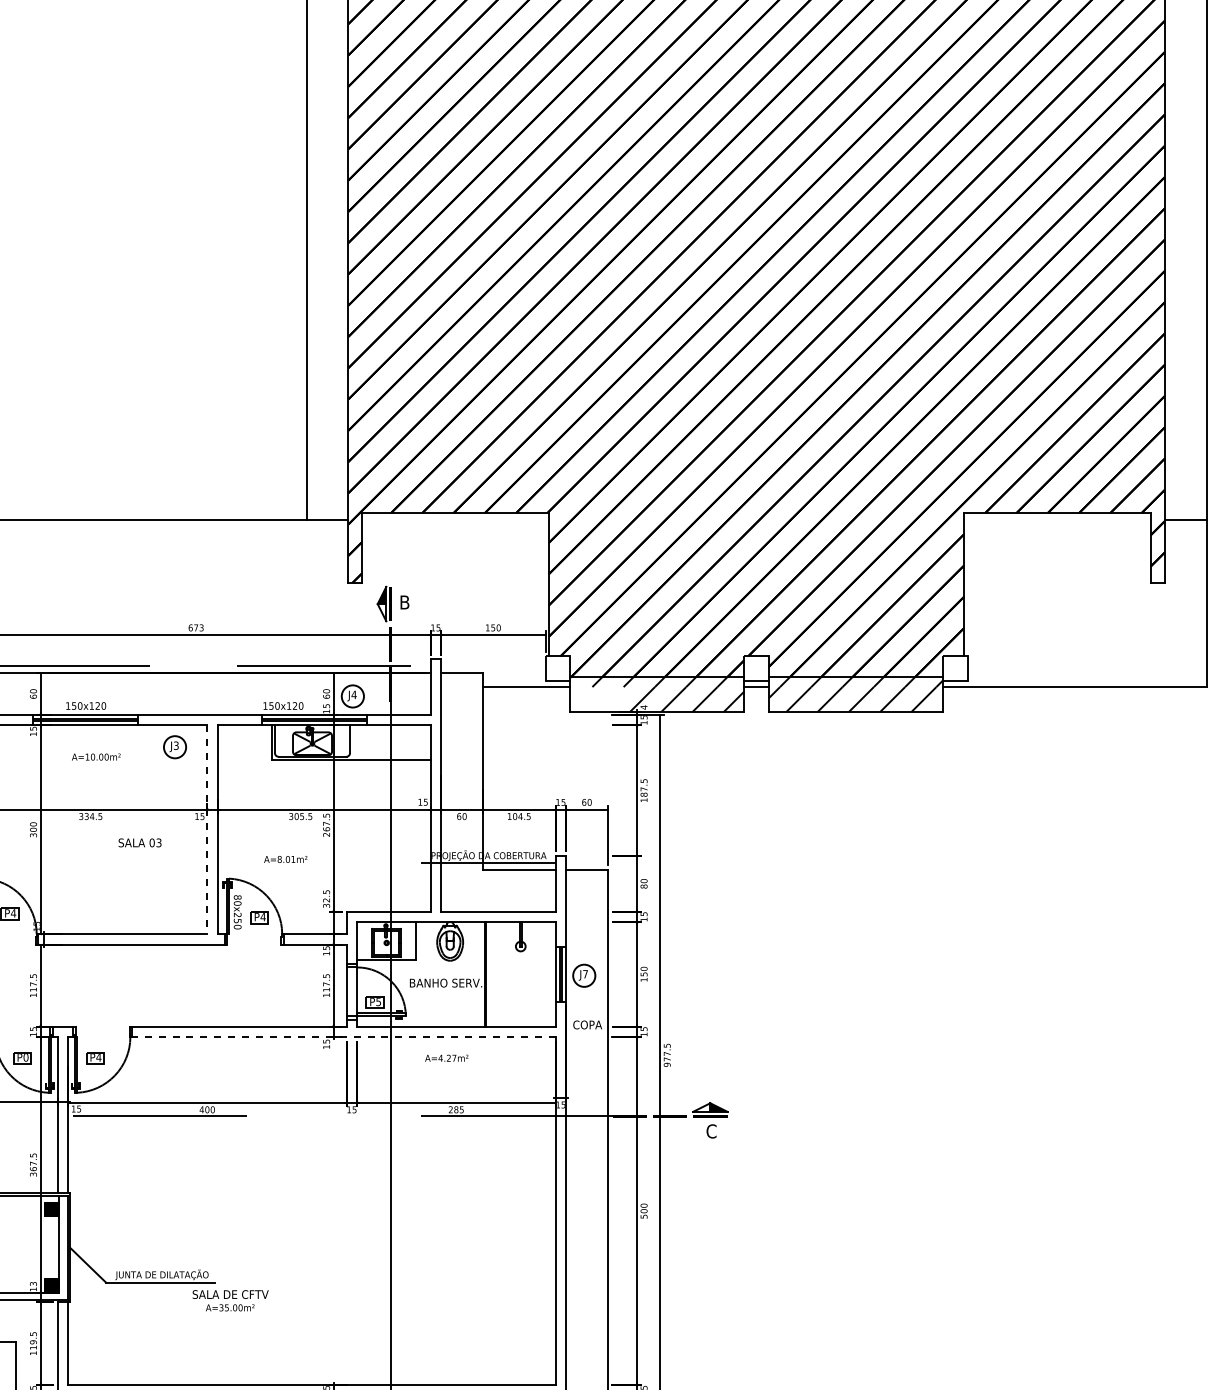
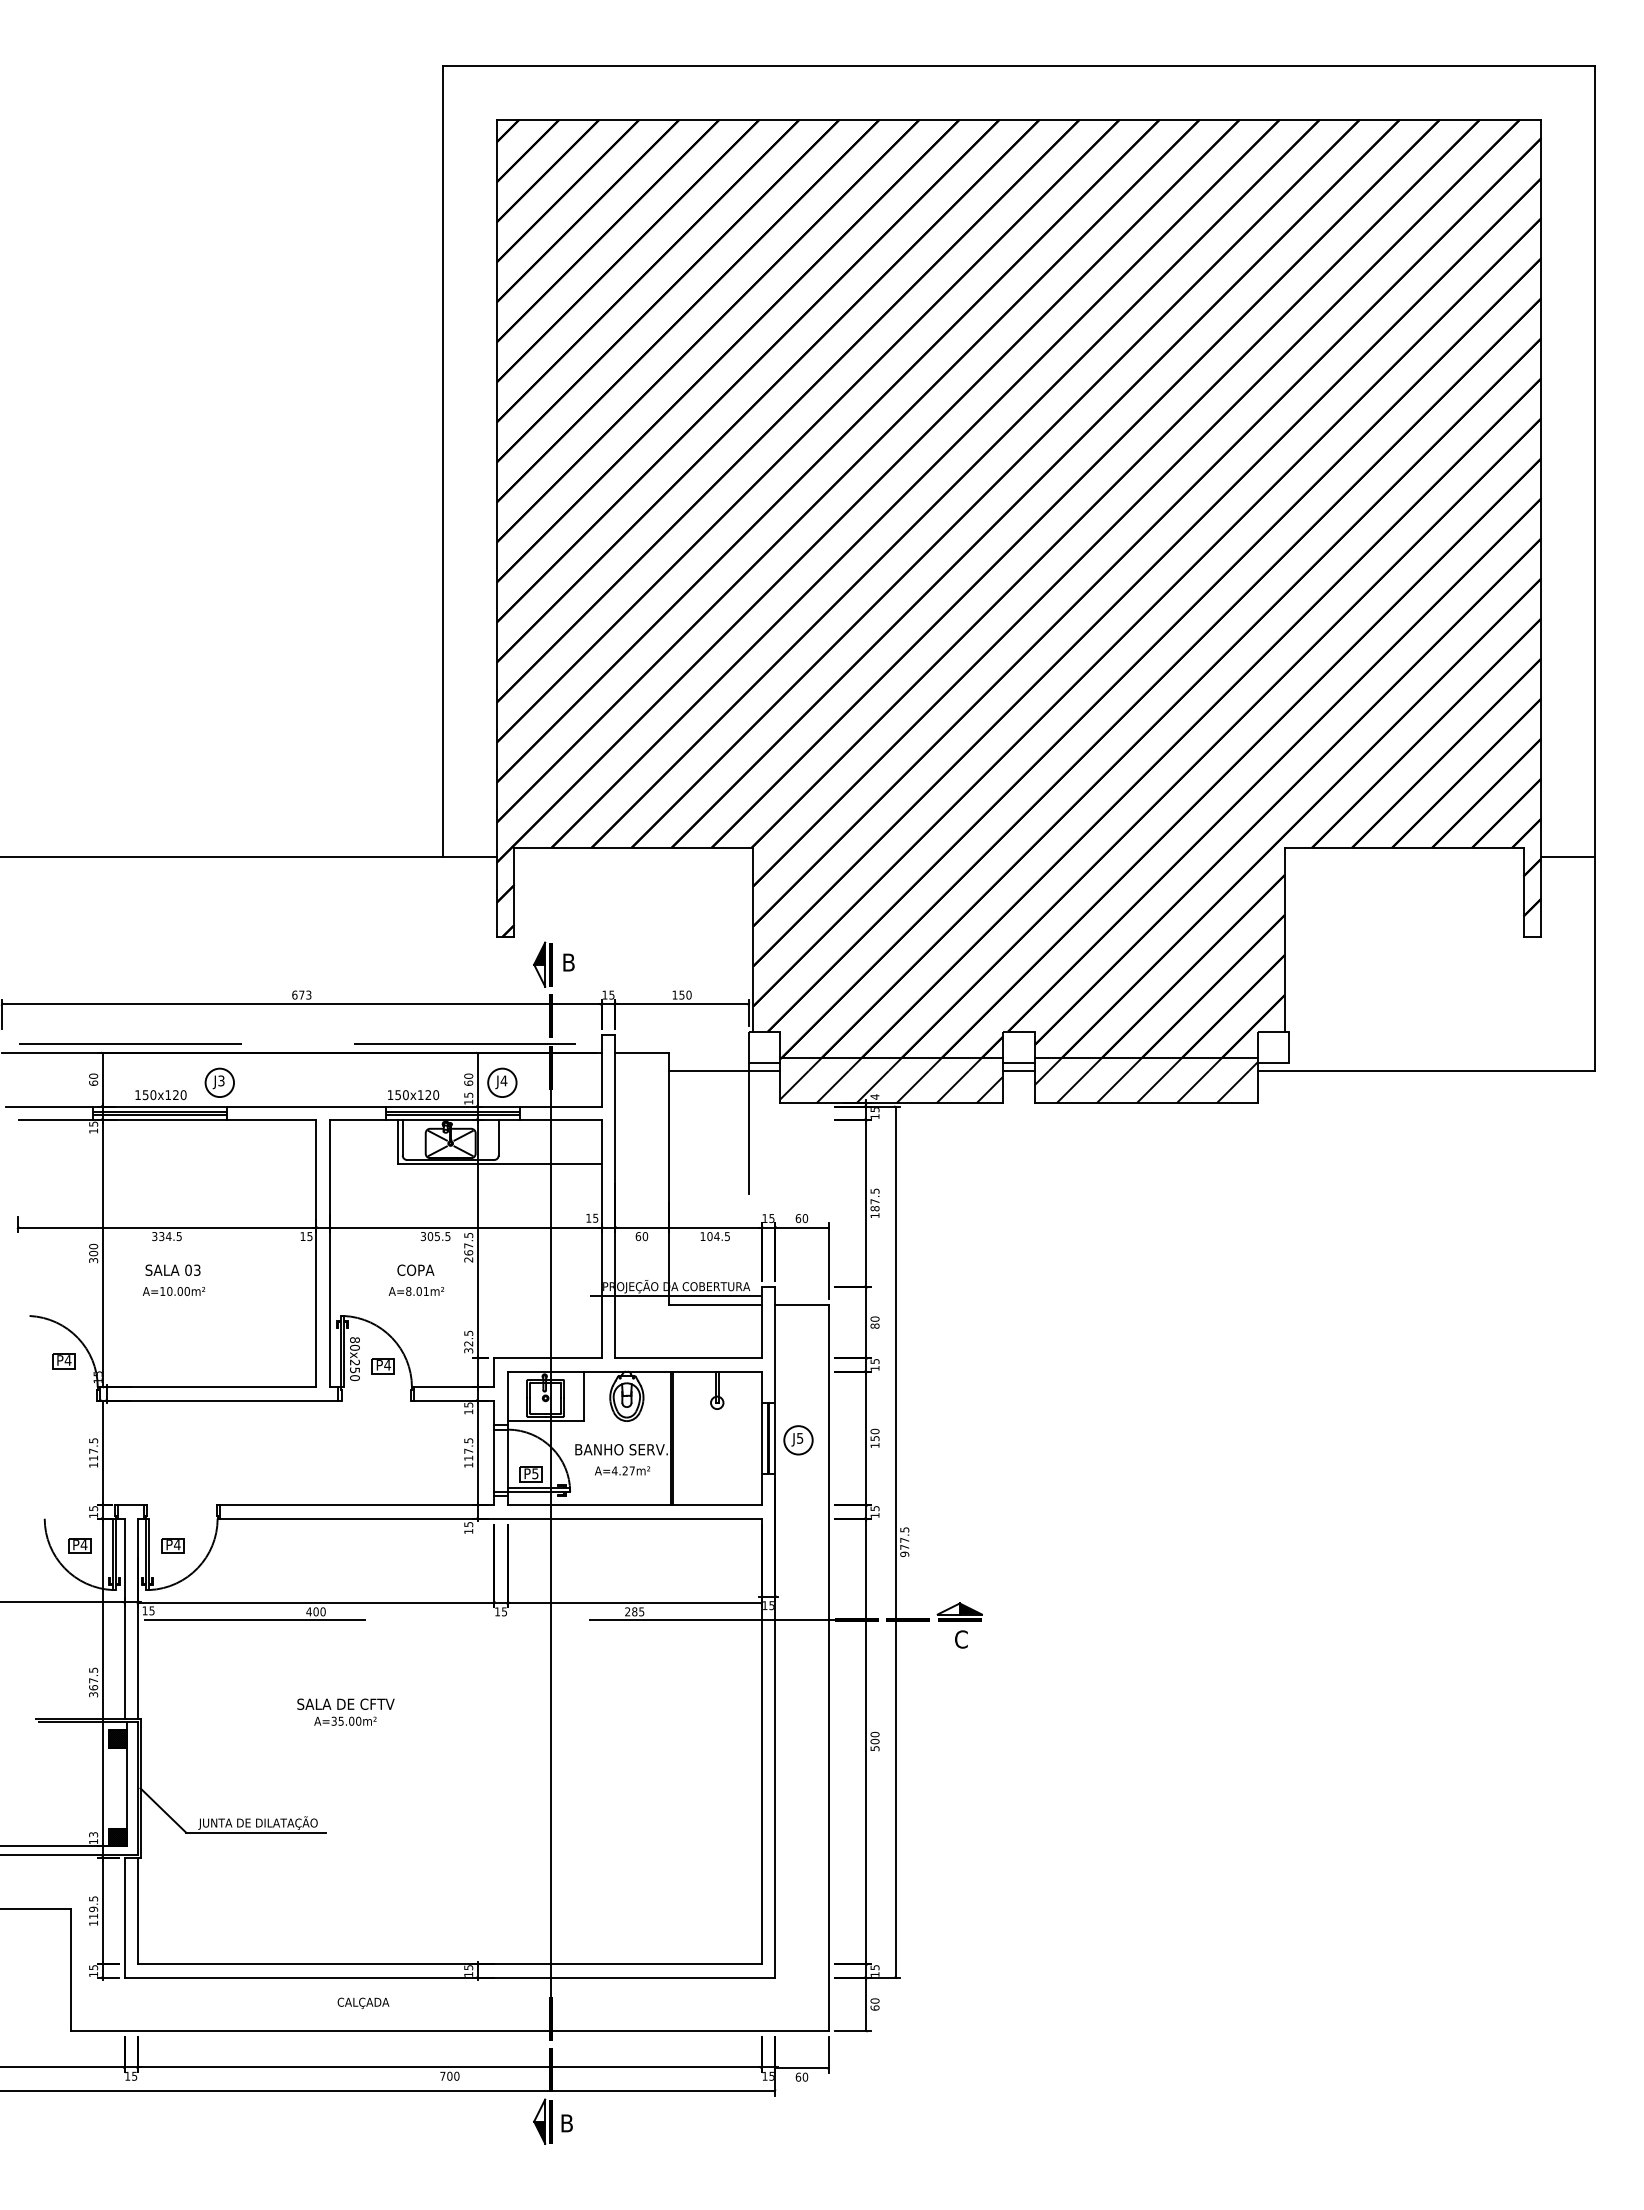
hatch: (599, 699) -> (818, 1086), added
line: (545, 732) -> (748, 1128), added
part: (174, 746) -> (219, 1082), moved
text: (95, 757) -> (173, 1291), moved
line: (207, 829) -> (316, 1253), dashed -> solid
text: (139, 842) -> (172, 1269), moved
text: (585, 974) -> (800, 1438), J7 -> J5
text: (587, 1024) -> (415, 1269), moved
line: (343, 1036) -> (490, 1518), dashed -> solid
text: (25, 1057) -> (83, 1545), P0 -> P4
text: (446, 1057) -> (622, 1470), moved
text: (230, 1300) -> (345, 1711), moved

